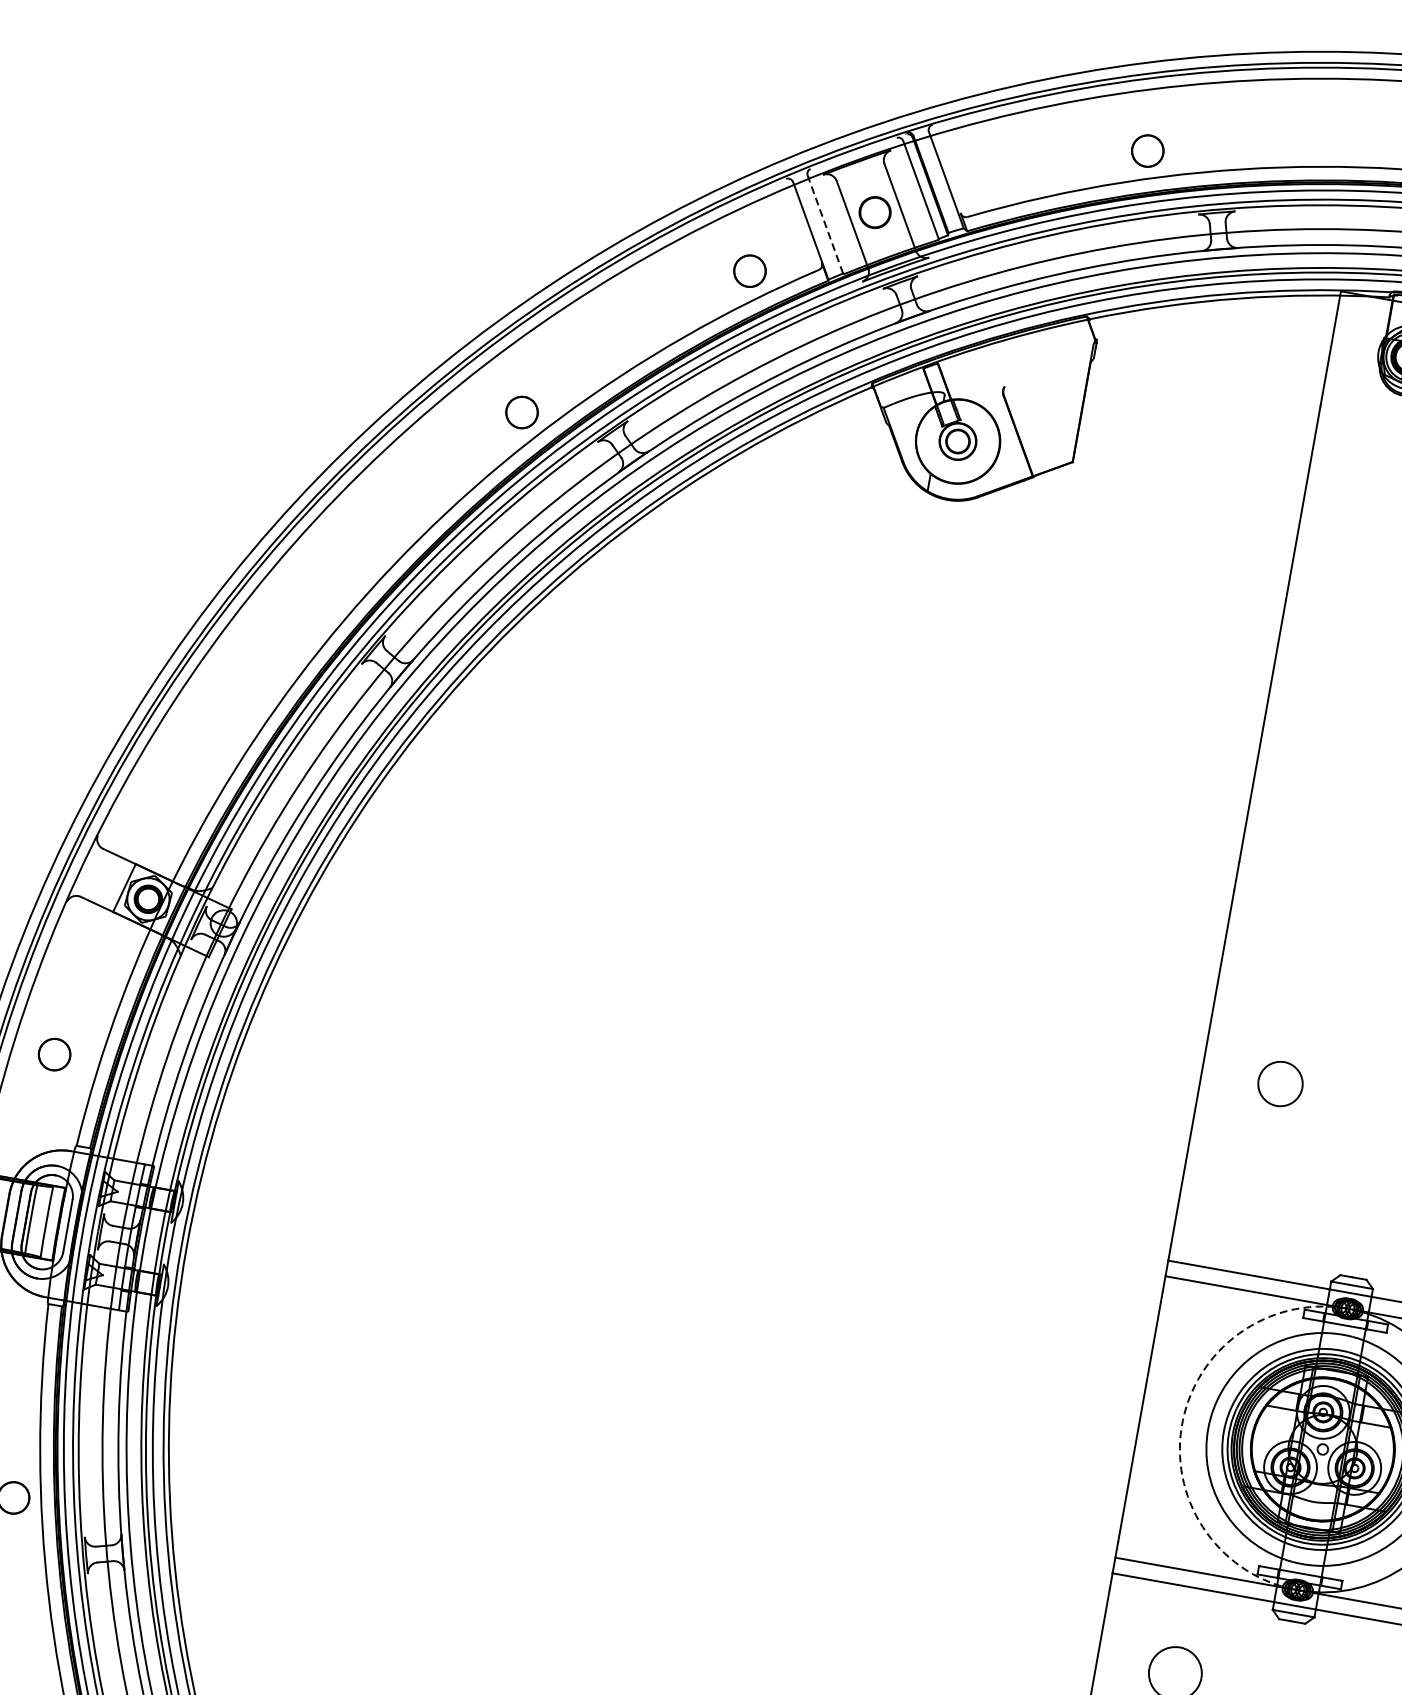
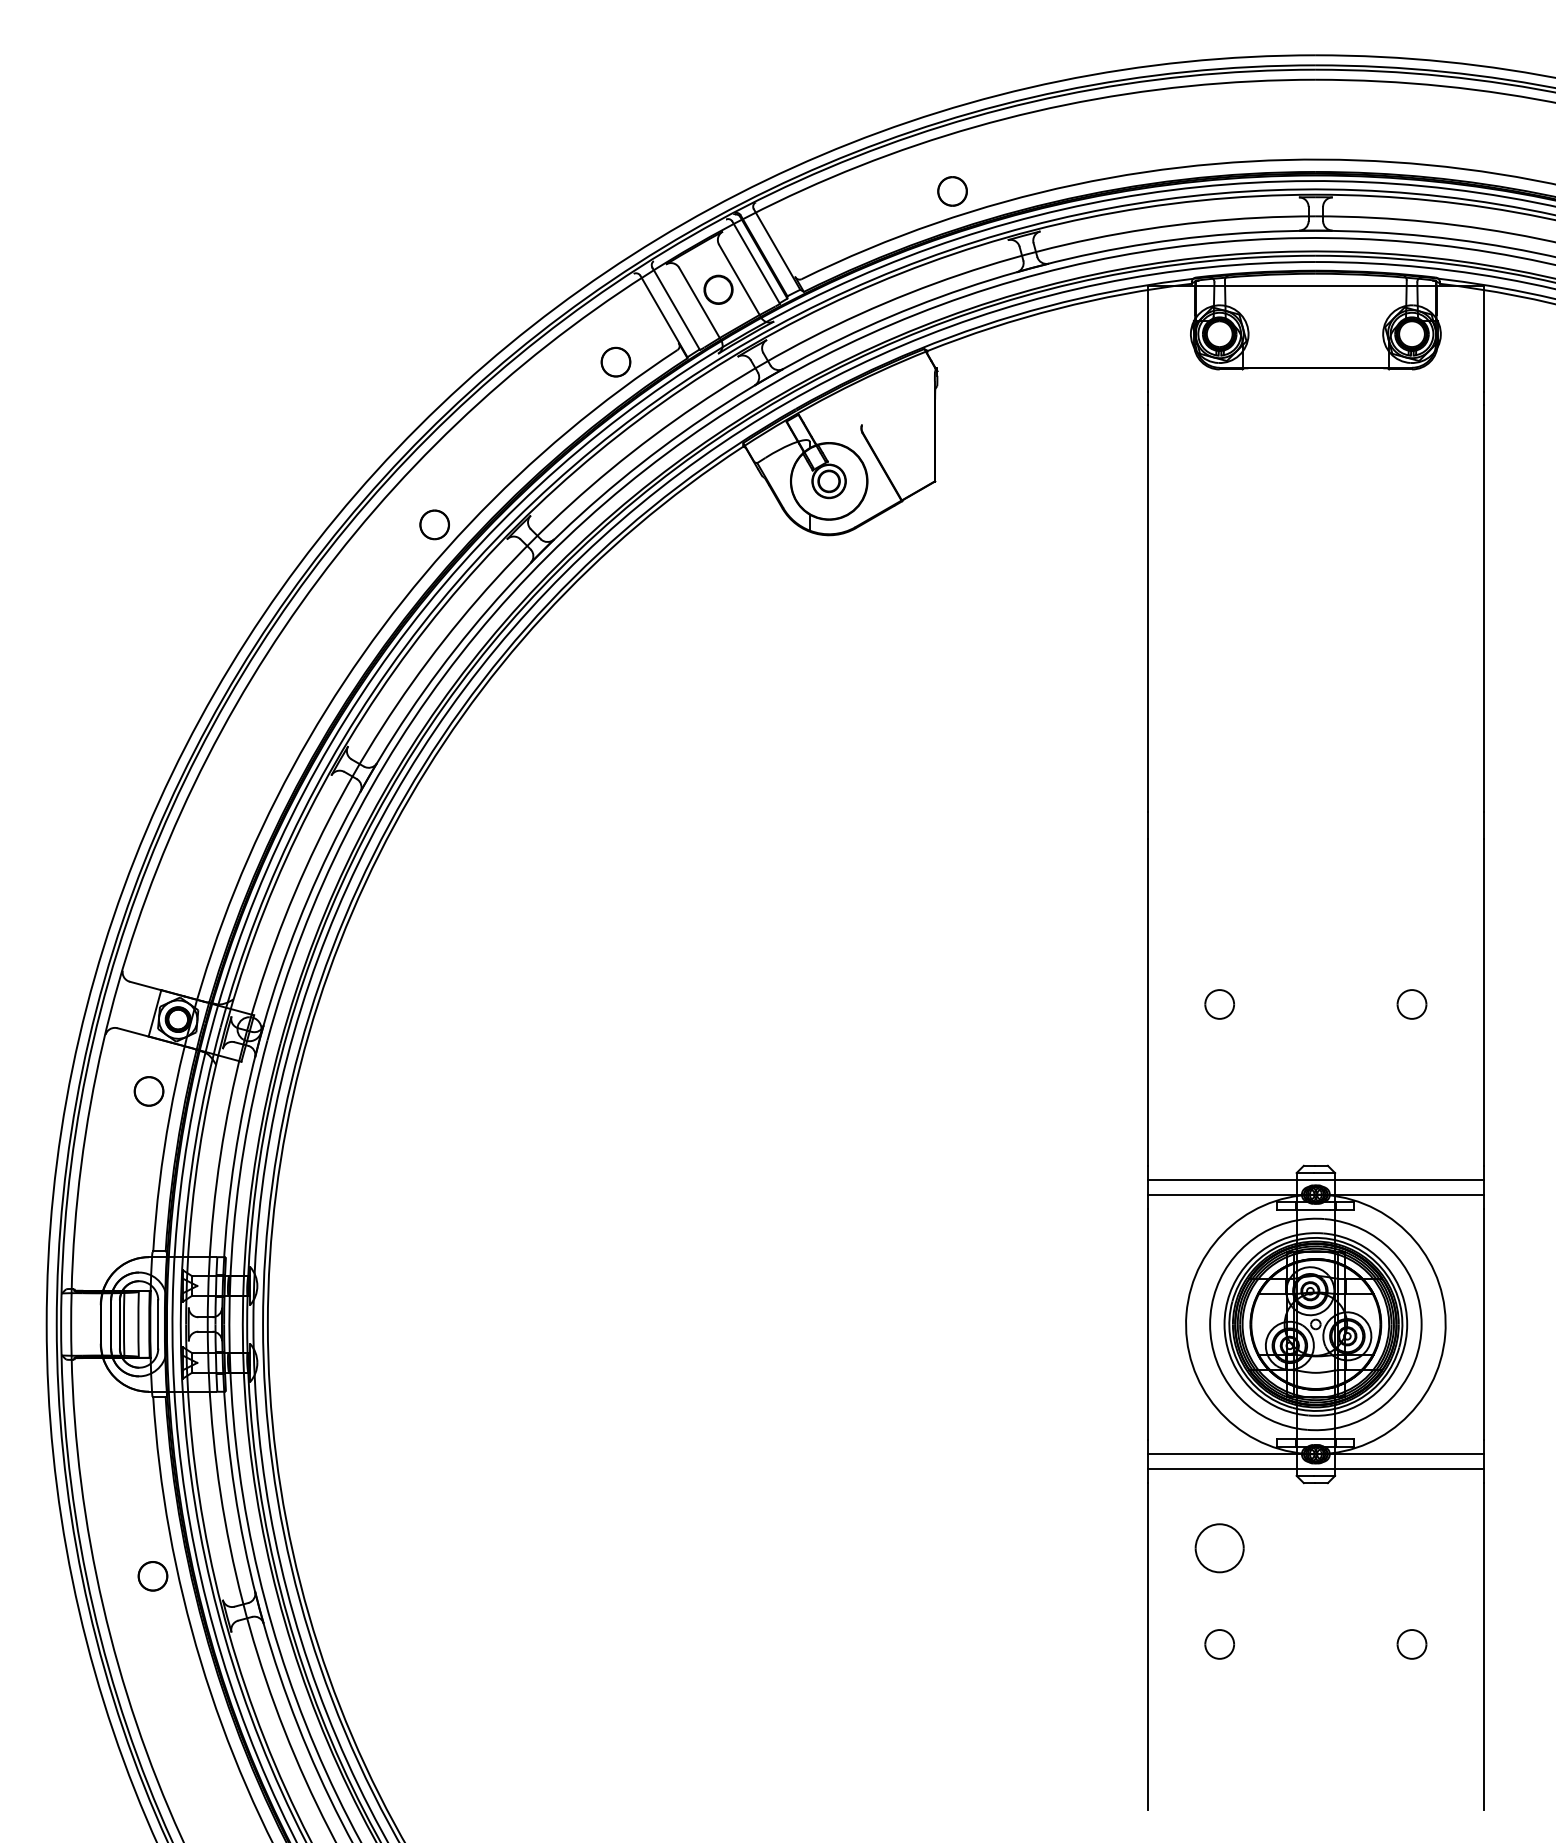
line: (824, 224) -> (675, 308), dashed -> solid
part: (54, 1054) -> (148, 1091), moved
part: (1280, 1084) -> (1219, 1004), size x0.71
arc: (1184, 1412) -> (1186, 1313), dashed -> solid

